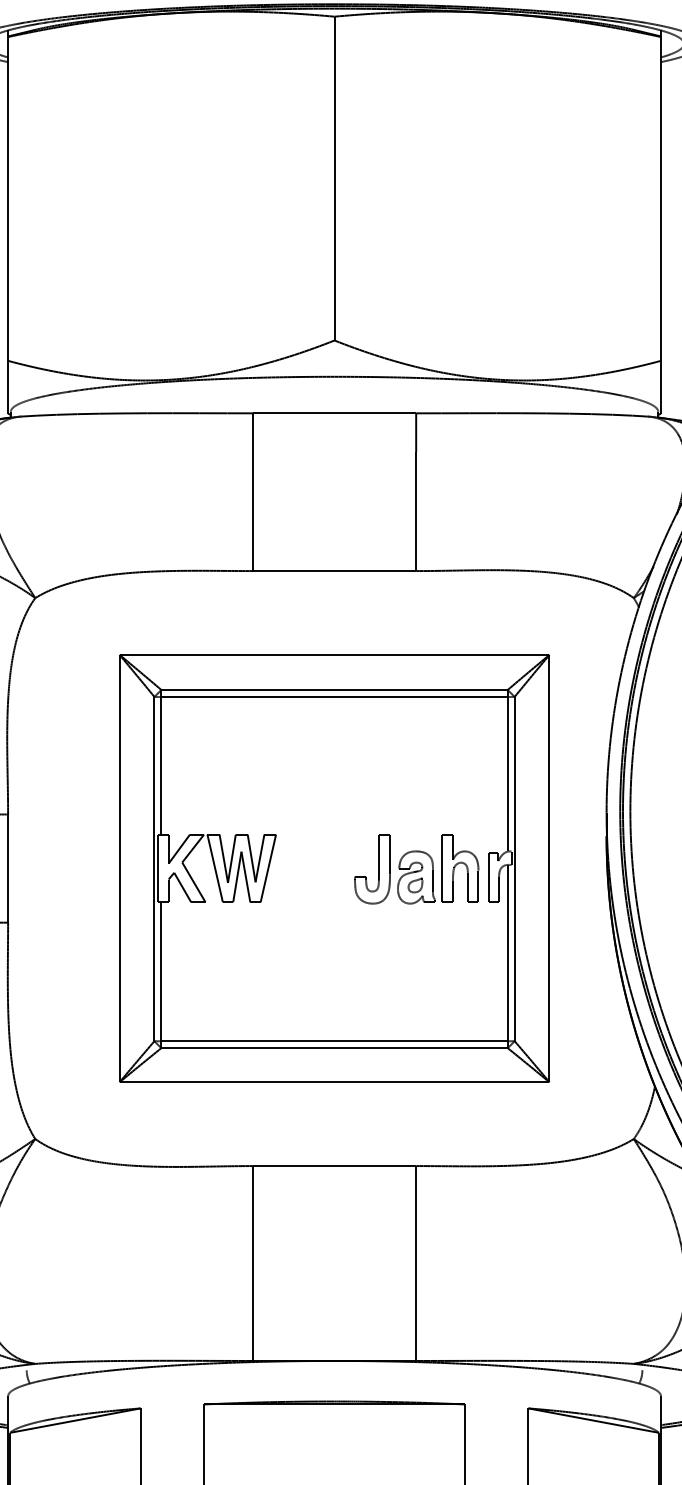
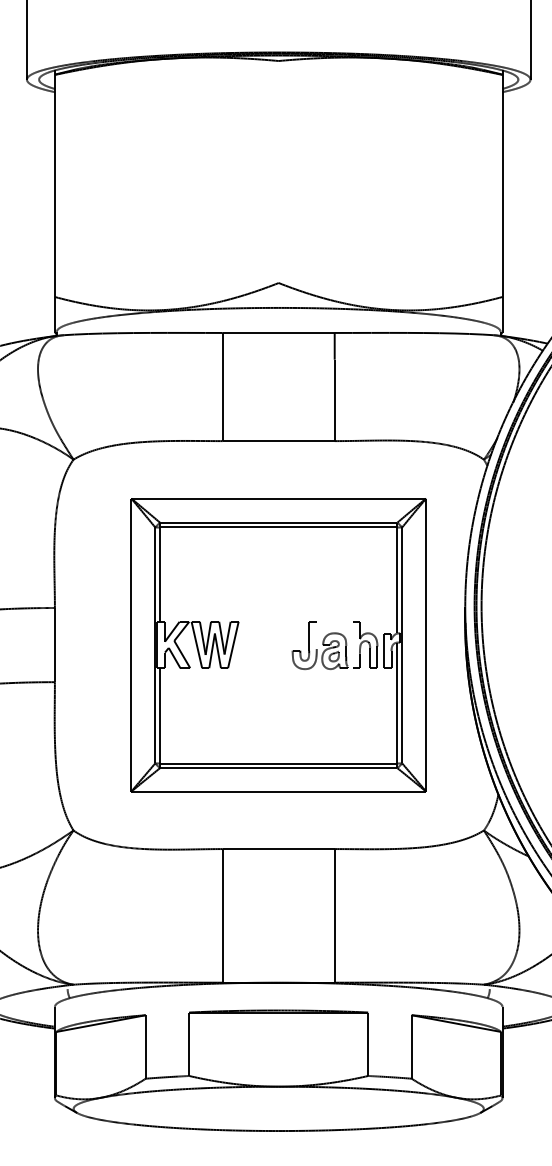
line: (334, 179) -> (278, 172), removed
line: (389, 854) -> (316, 635), removed
line: (442, 867) -> (352, 644), removed

